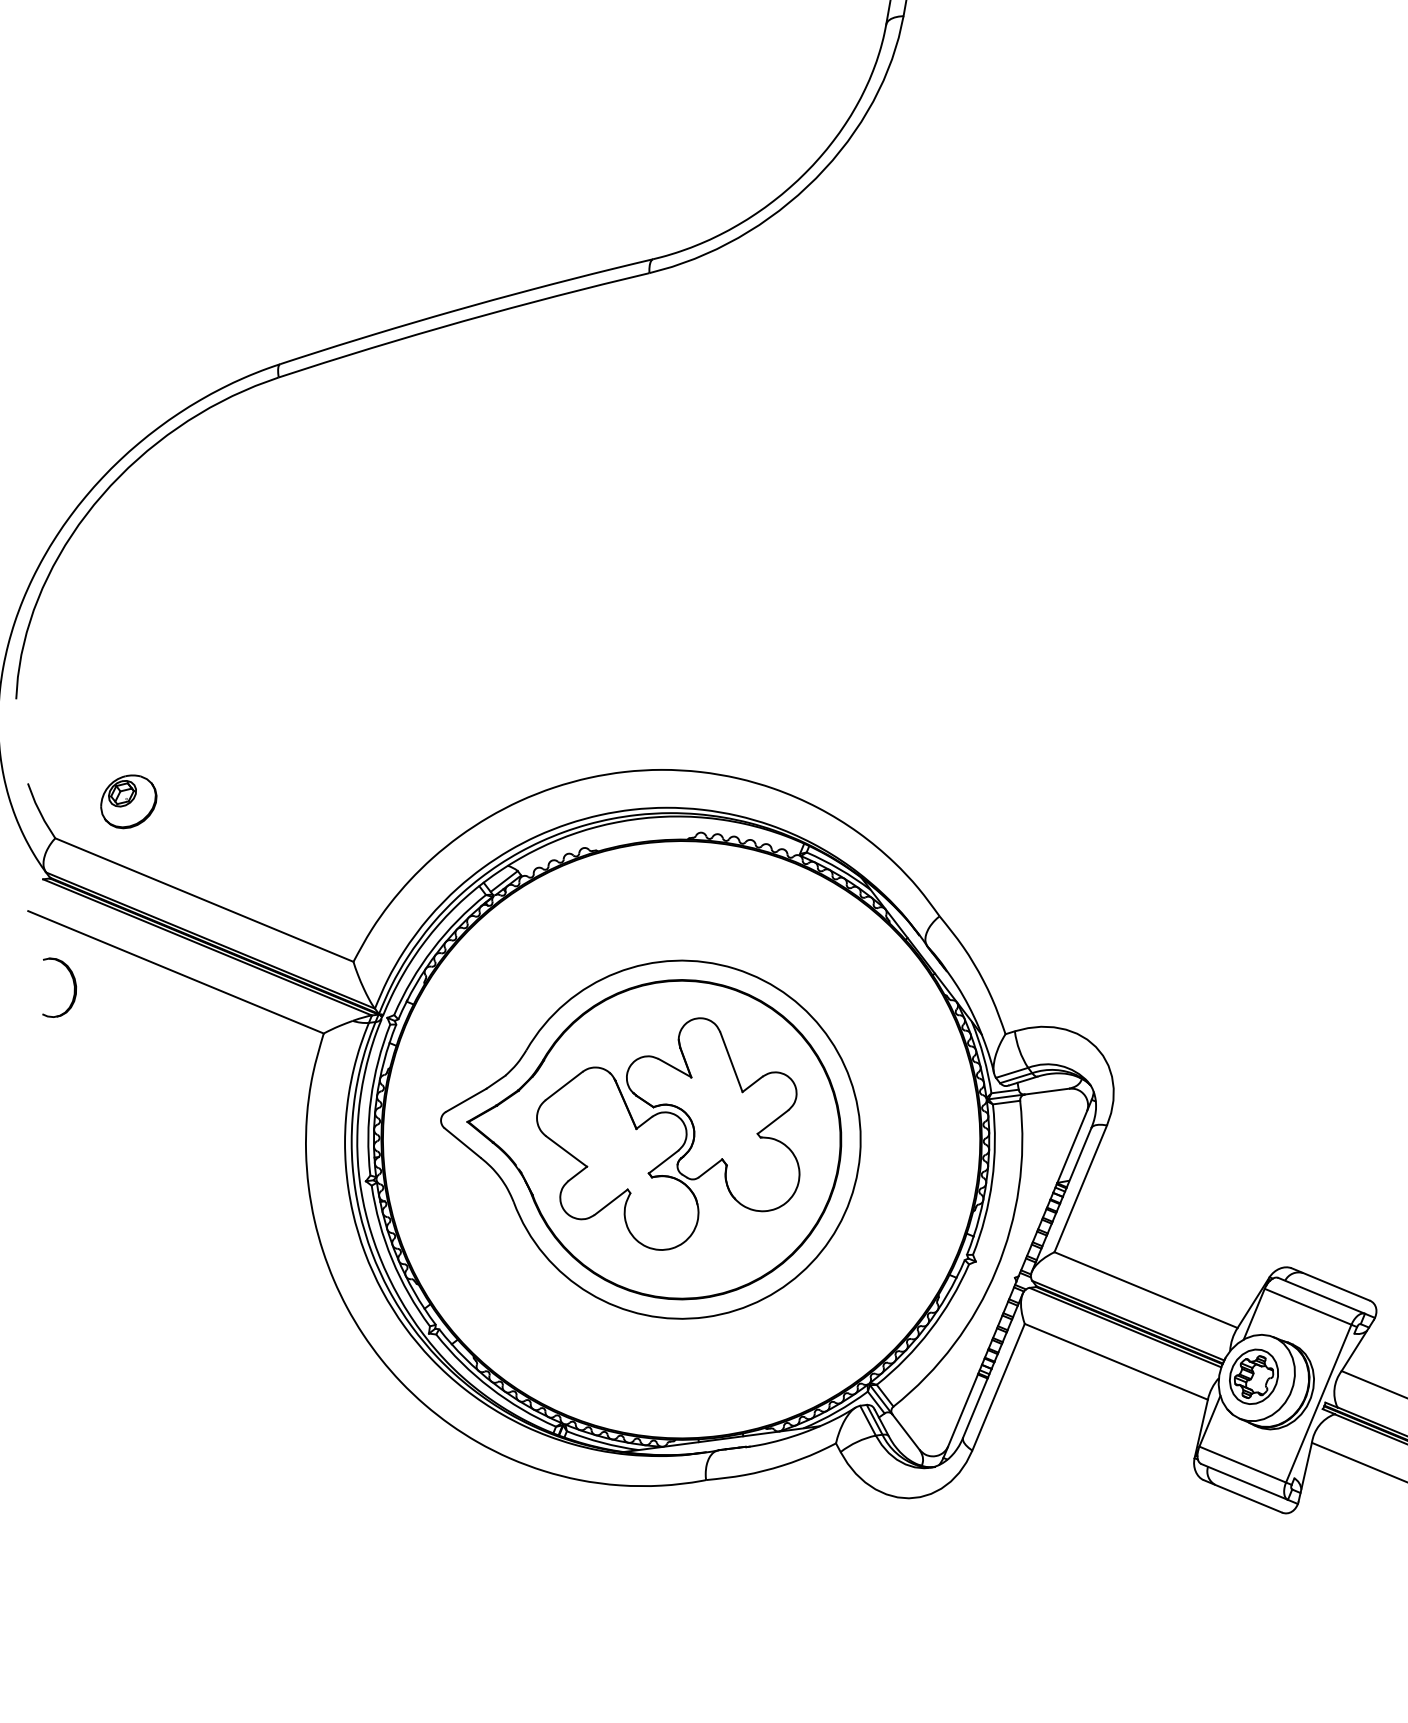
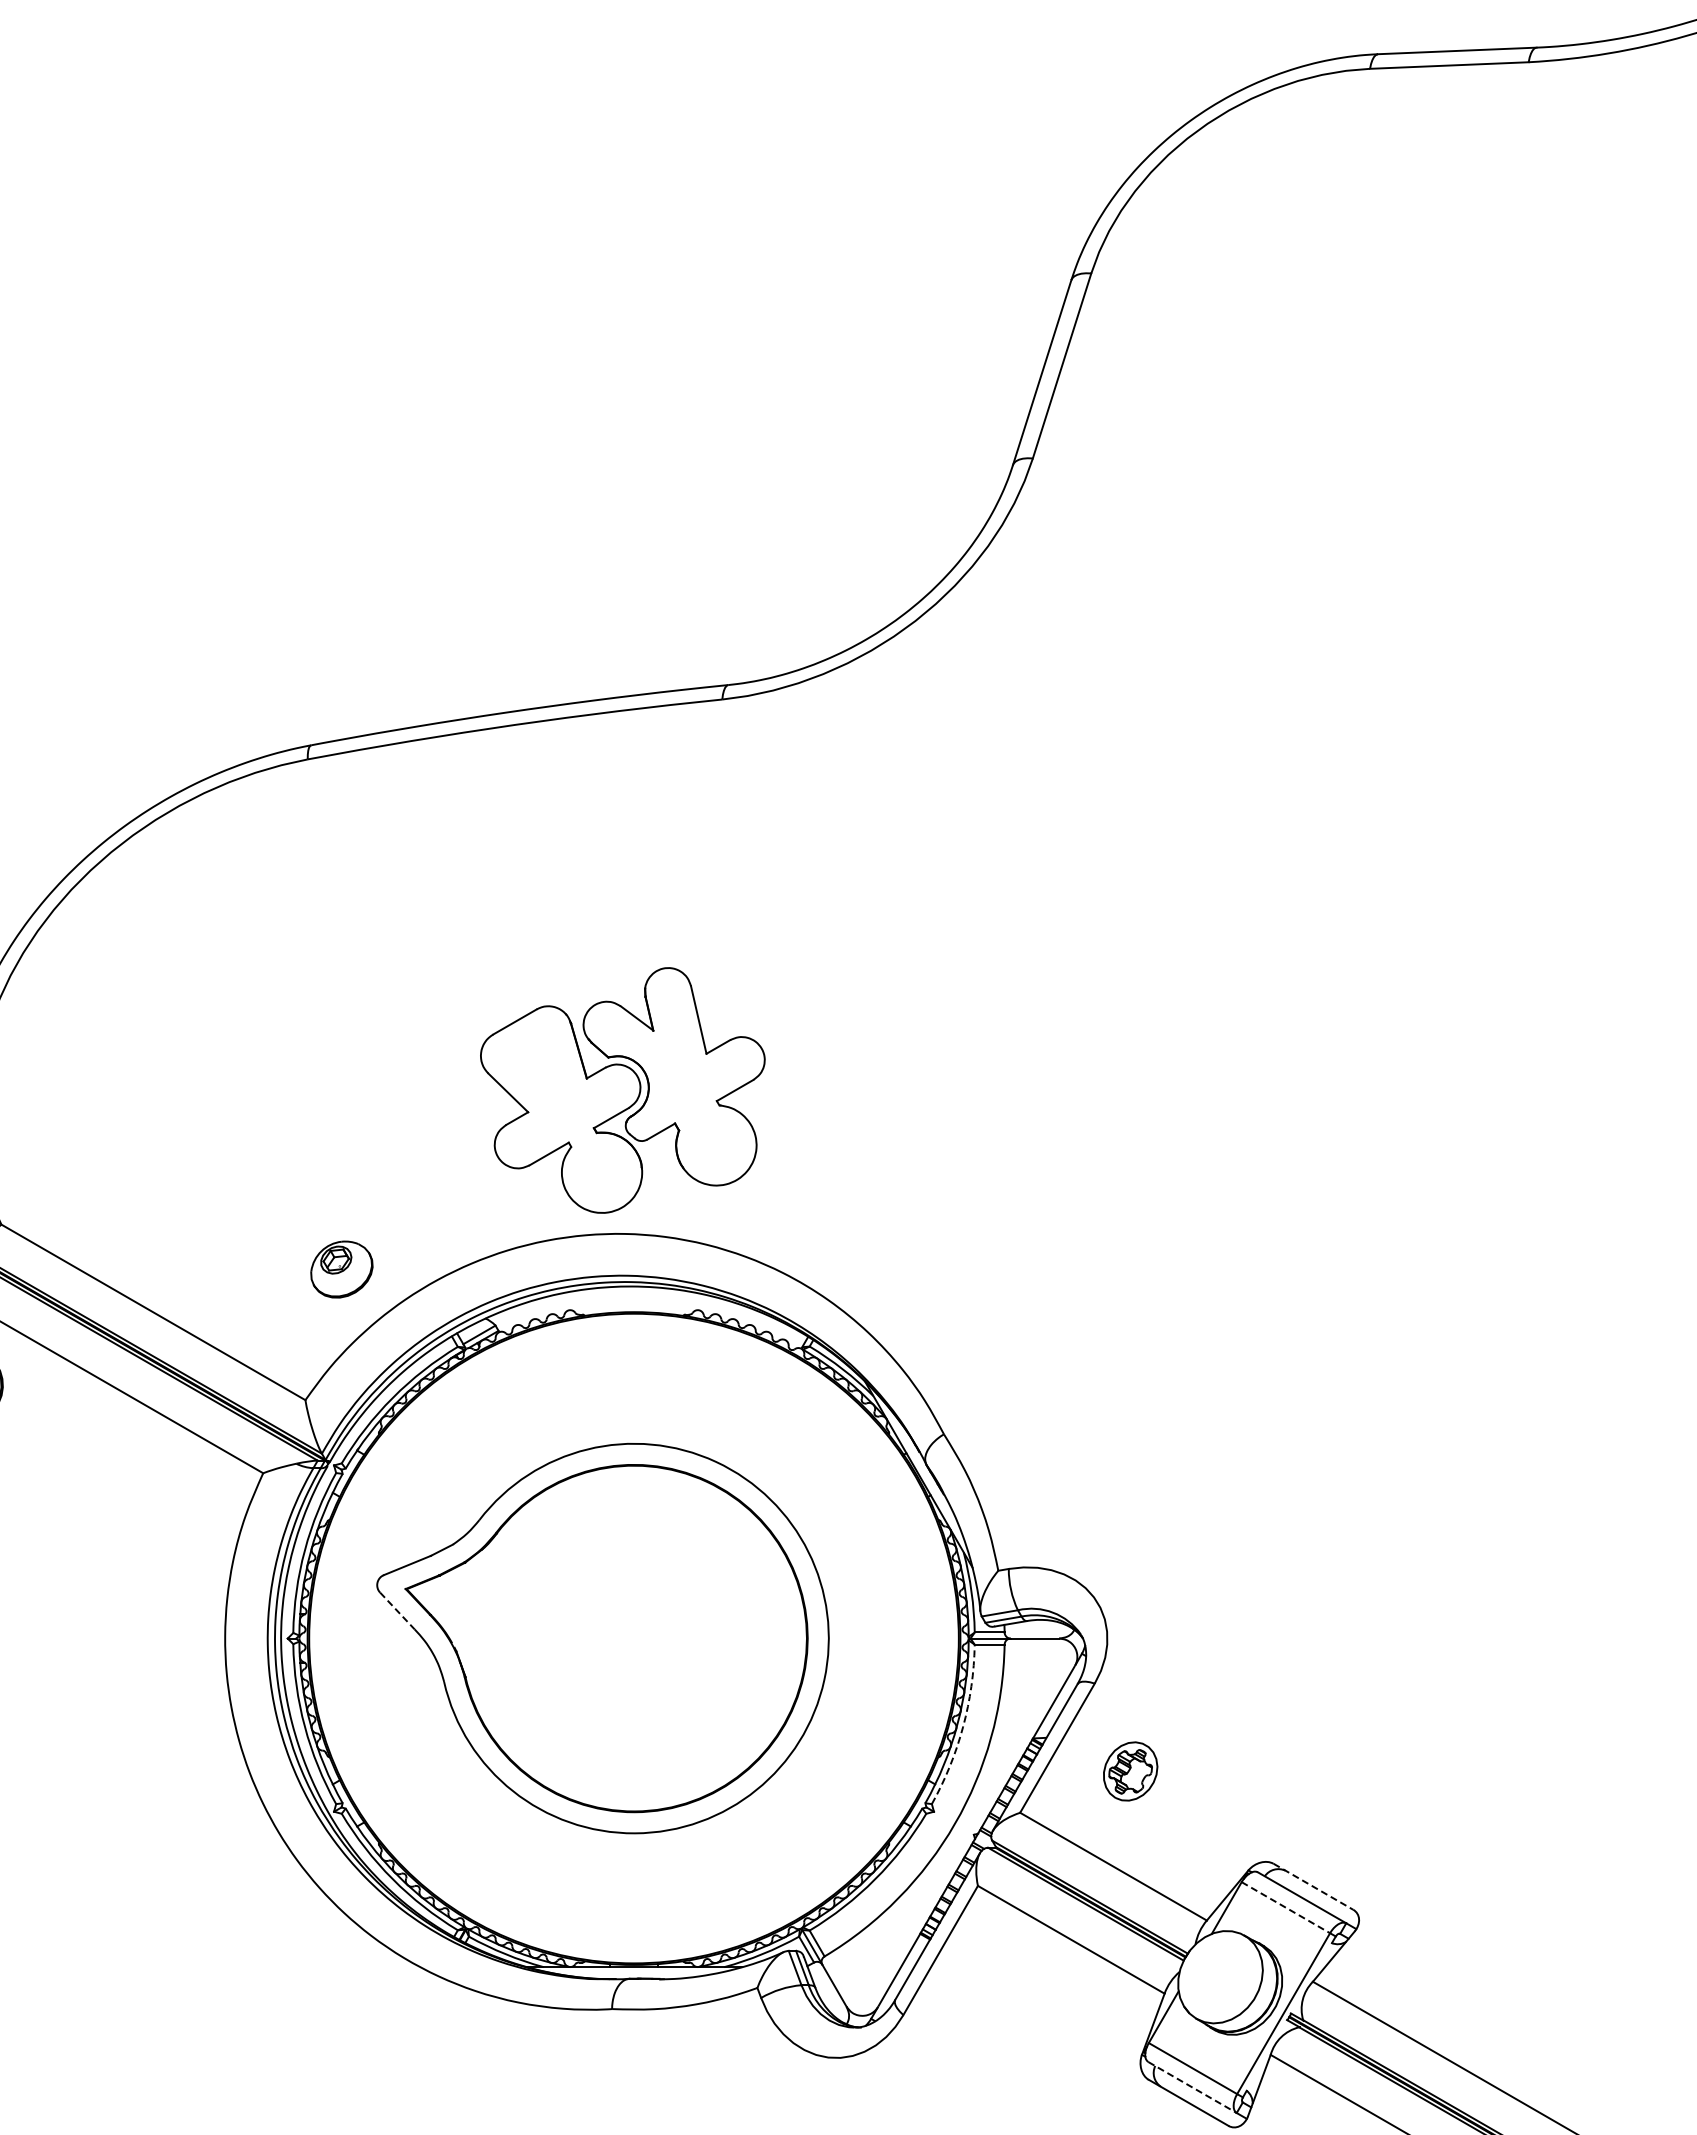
part: (128, 801) -> (341, 1269), moved
part: (670, 1135) -> (622, 1090), moved
line: (462, 1143) -> (397, 1611), solid -> dashed
arc: (992, 1181) -> (963, 1727), solid -> dashed
line: (1330, 1284) -> (1313, 1886), solid -> dashed
line: (1308, 1306) -> (1286, 1907), solid -> dashed
part: (1253, 1376) -> (1130, 1771), moved
line: (1244, 1481) -> (1192, 2087), solid -> dashed

